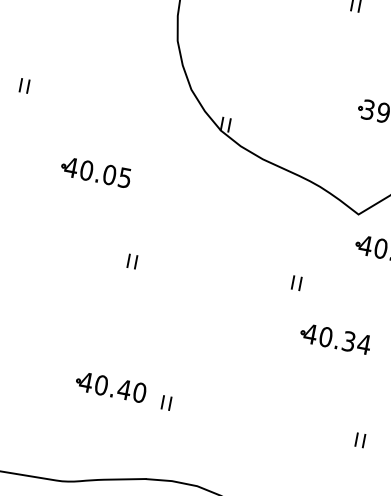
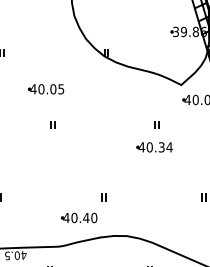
part: (131, 259) -> (52, 124), moved
part: (334, 339) -> (154, 147), moved
part: (111, 386) -> (79, 217), moved

